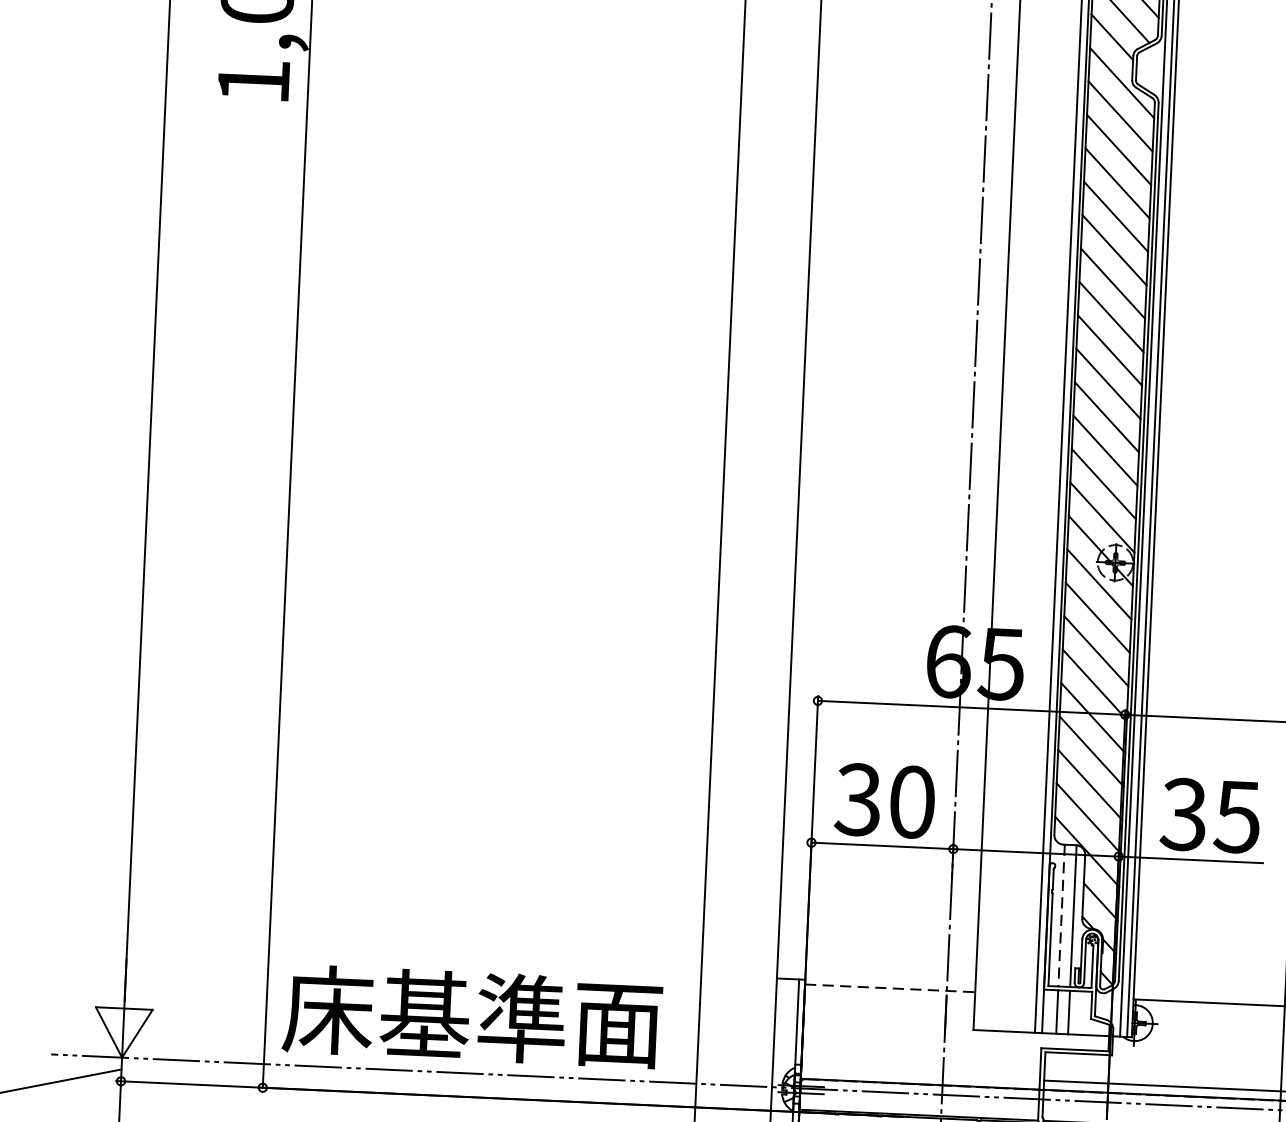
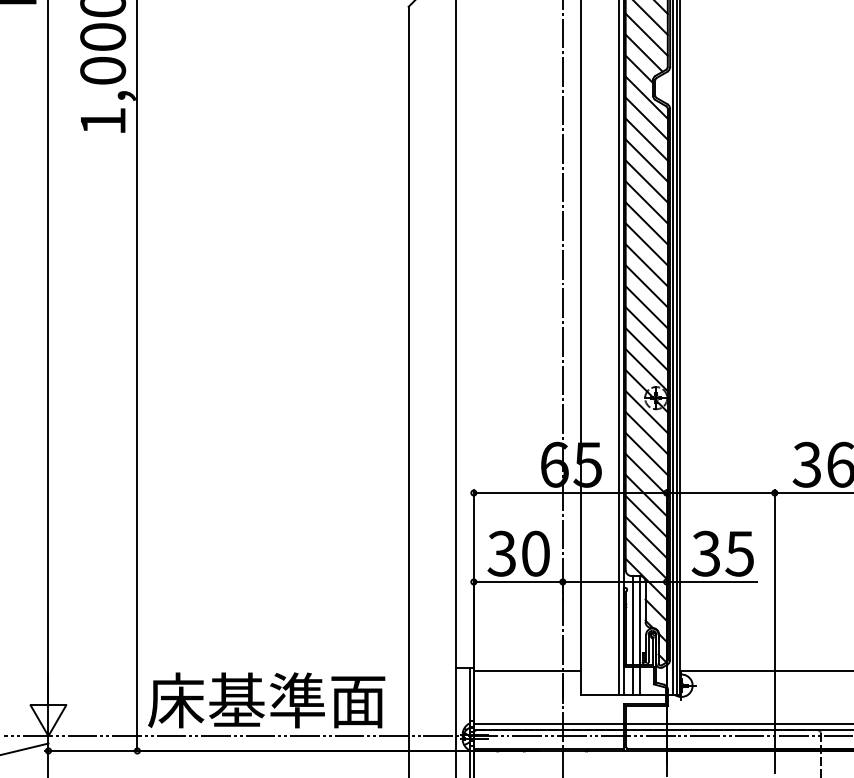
line: (1061, 917) -> (632, 621), dashed -> solid
line: (890, 987) -> (527, 670), dashed -> solid
line: (920, 1075) -> (548, 724), added

